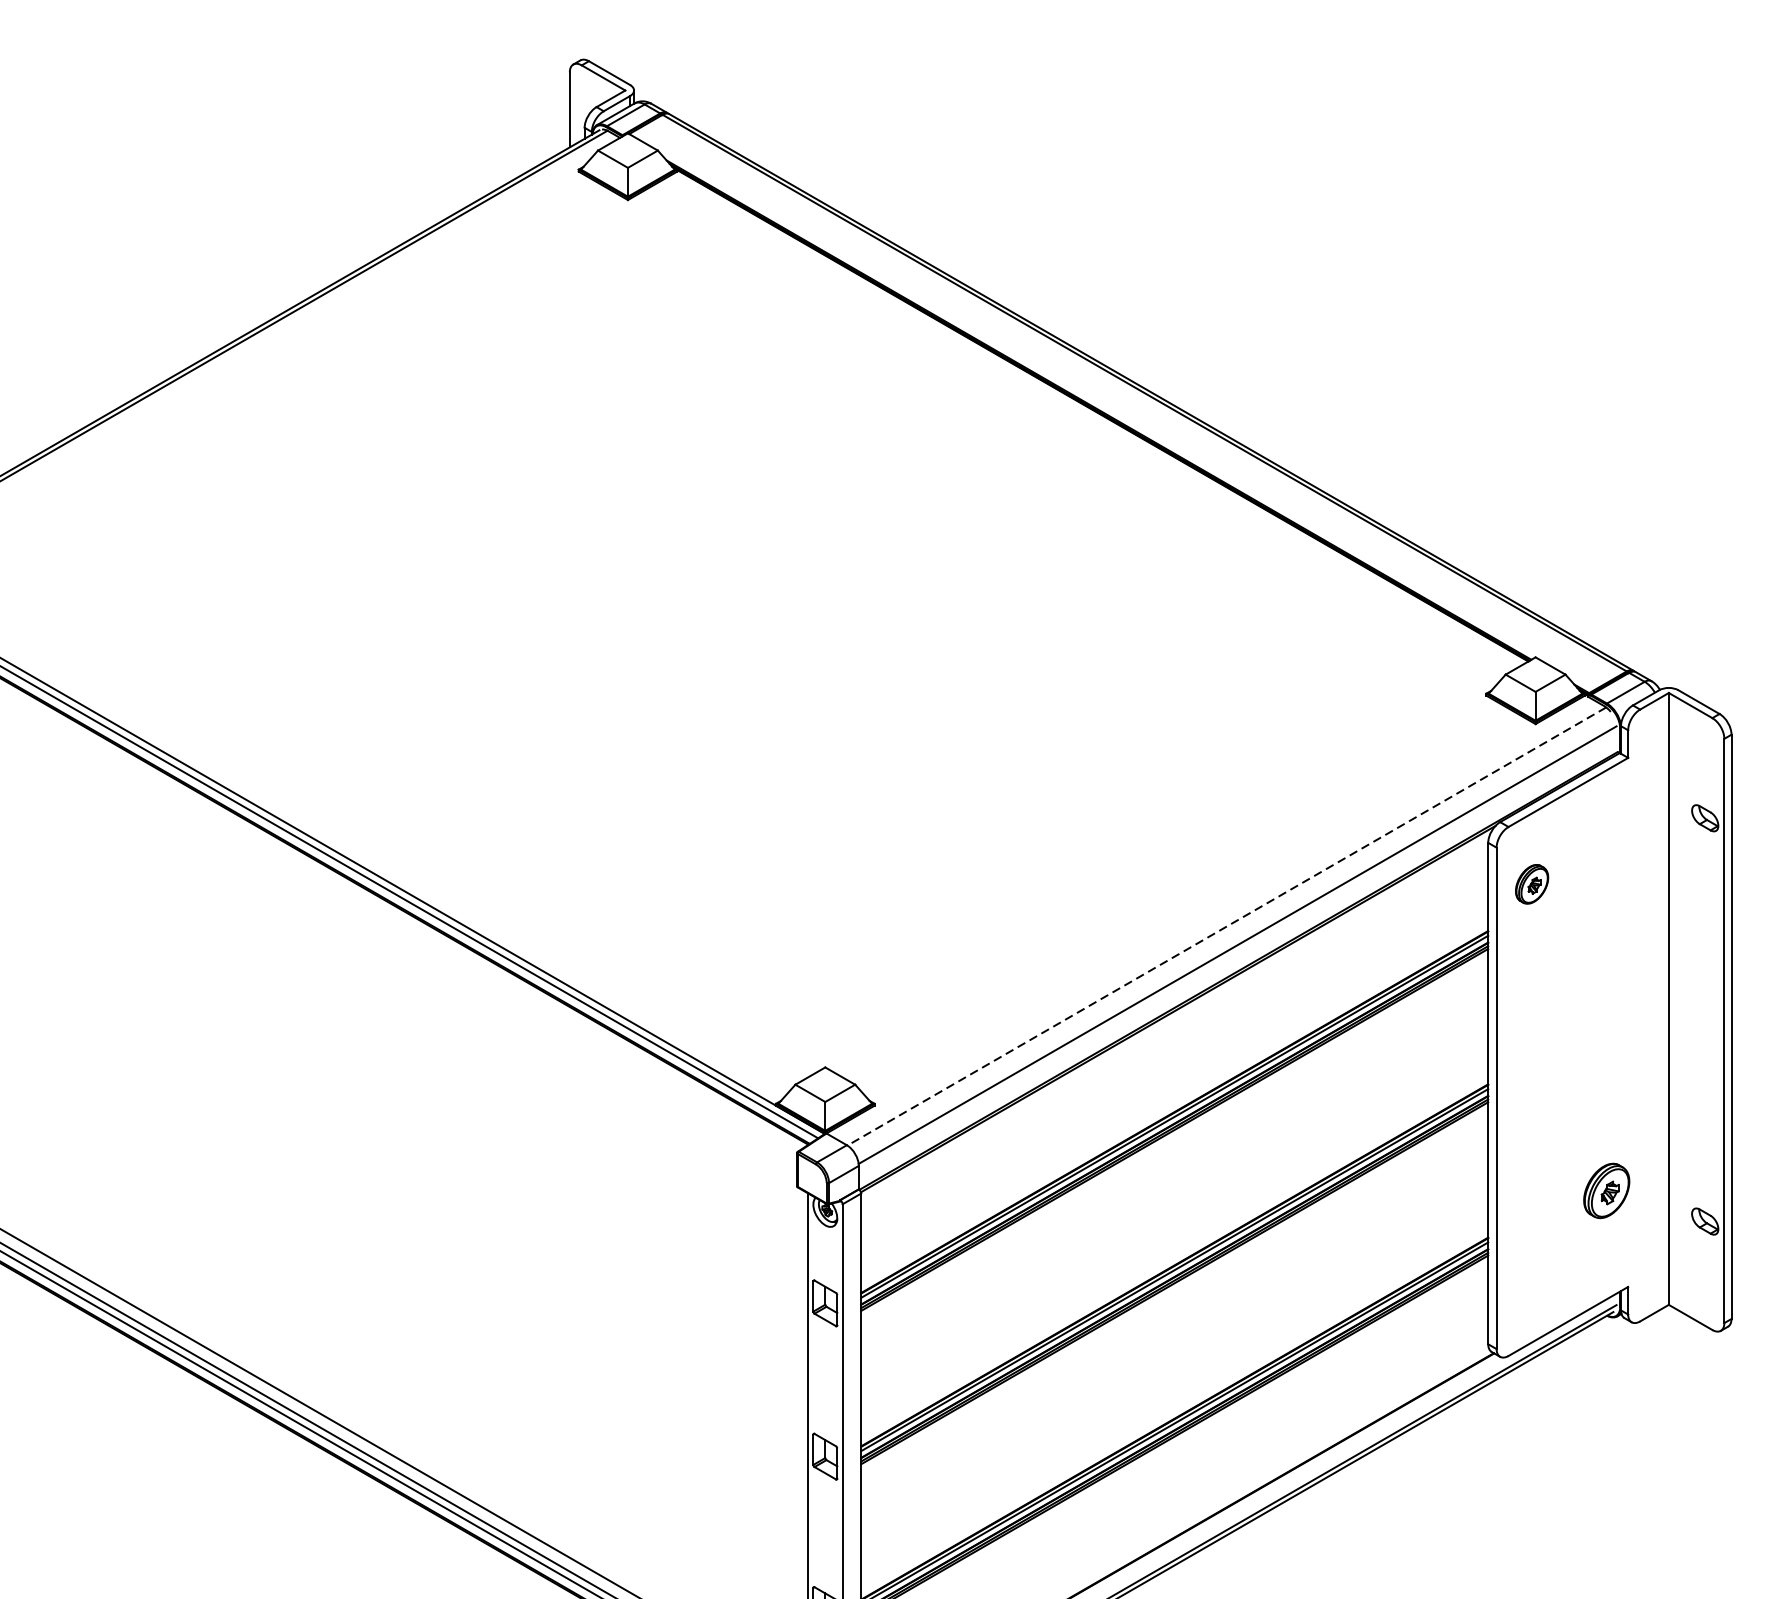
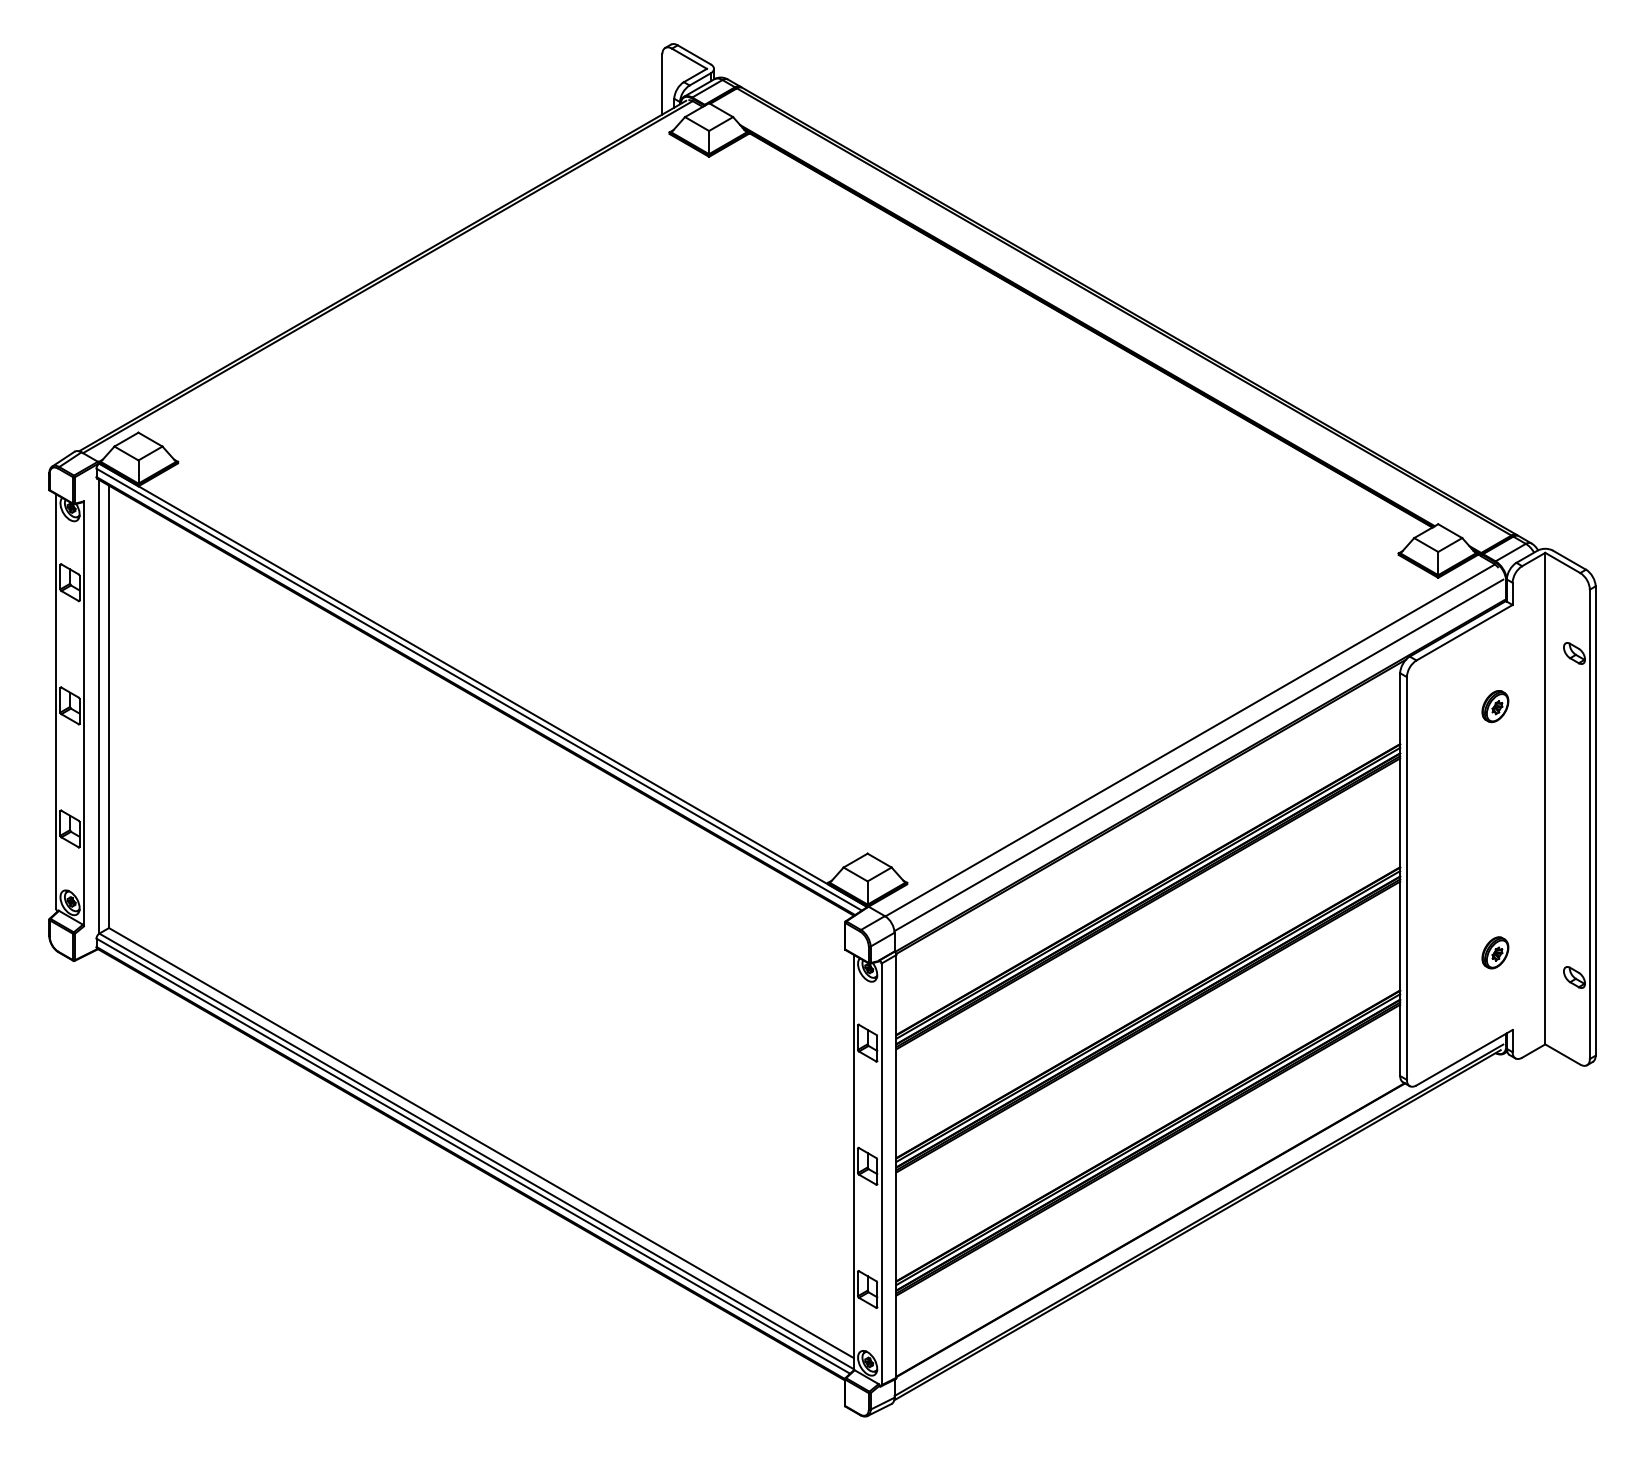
part: (1532, 884) -> (1495, 706), moved
line: (1227, 926) -> (1190, 740), dashed -> solid
part: (1606, 1190) -> (1495, 952), size x0.71

